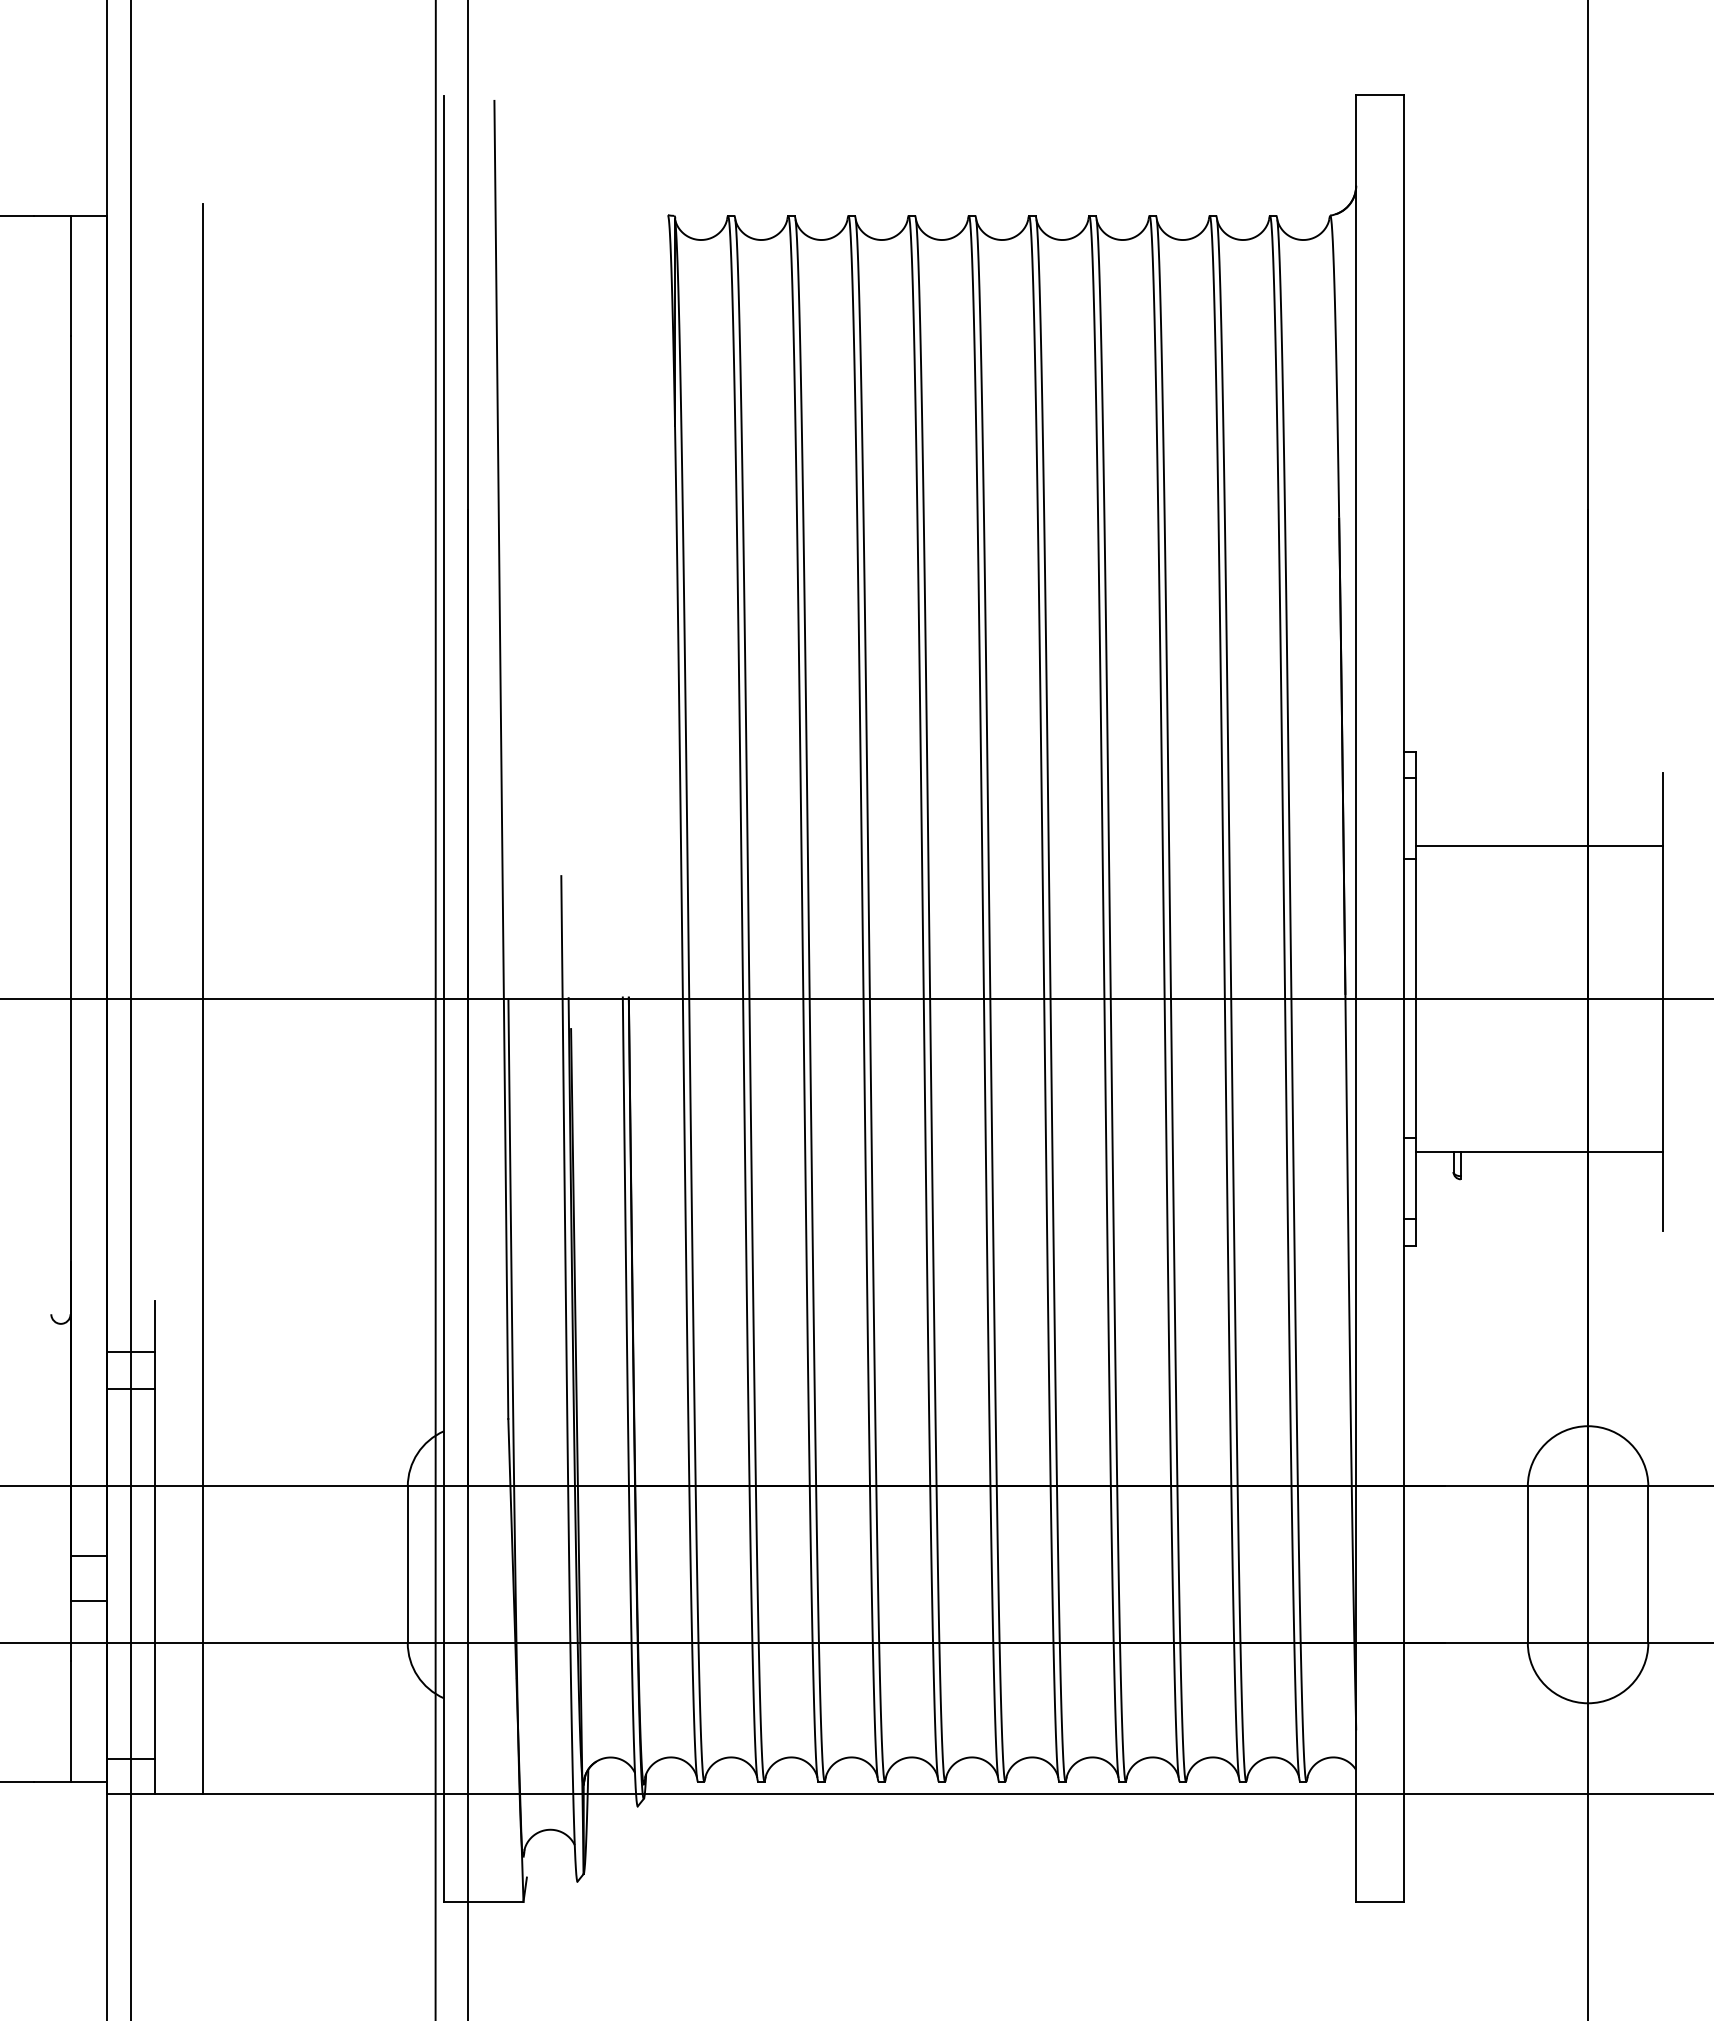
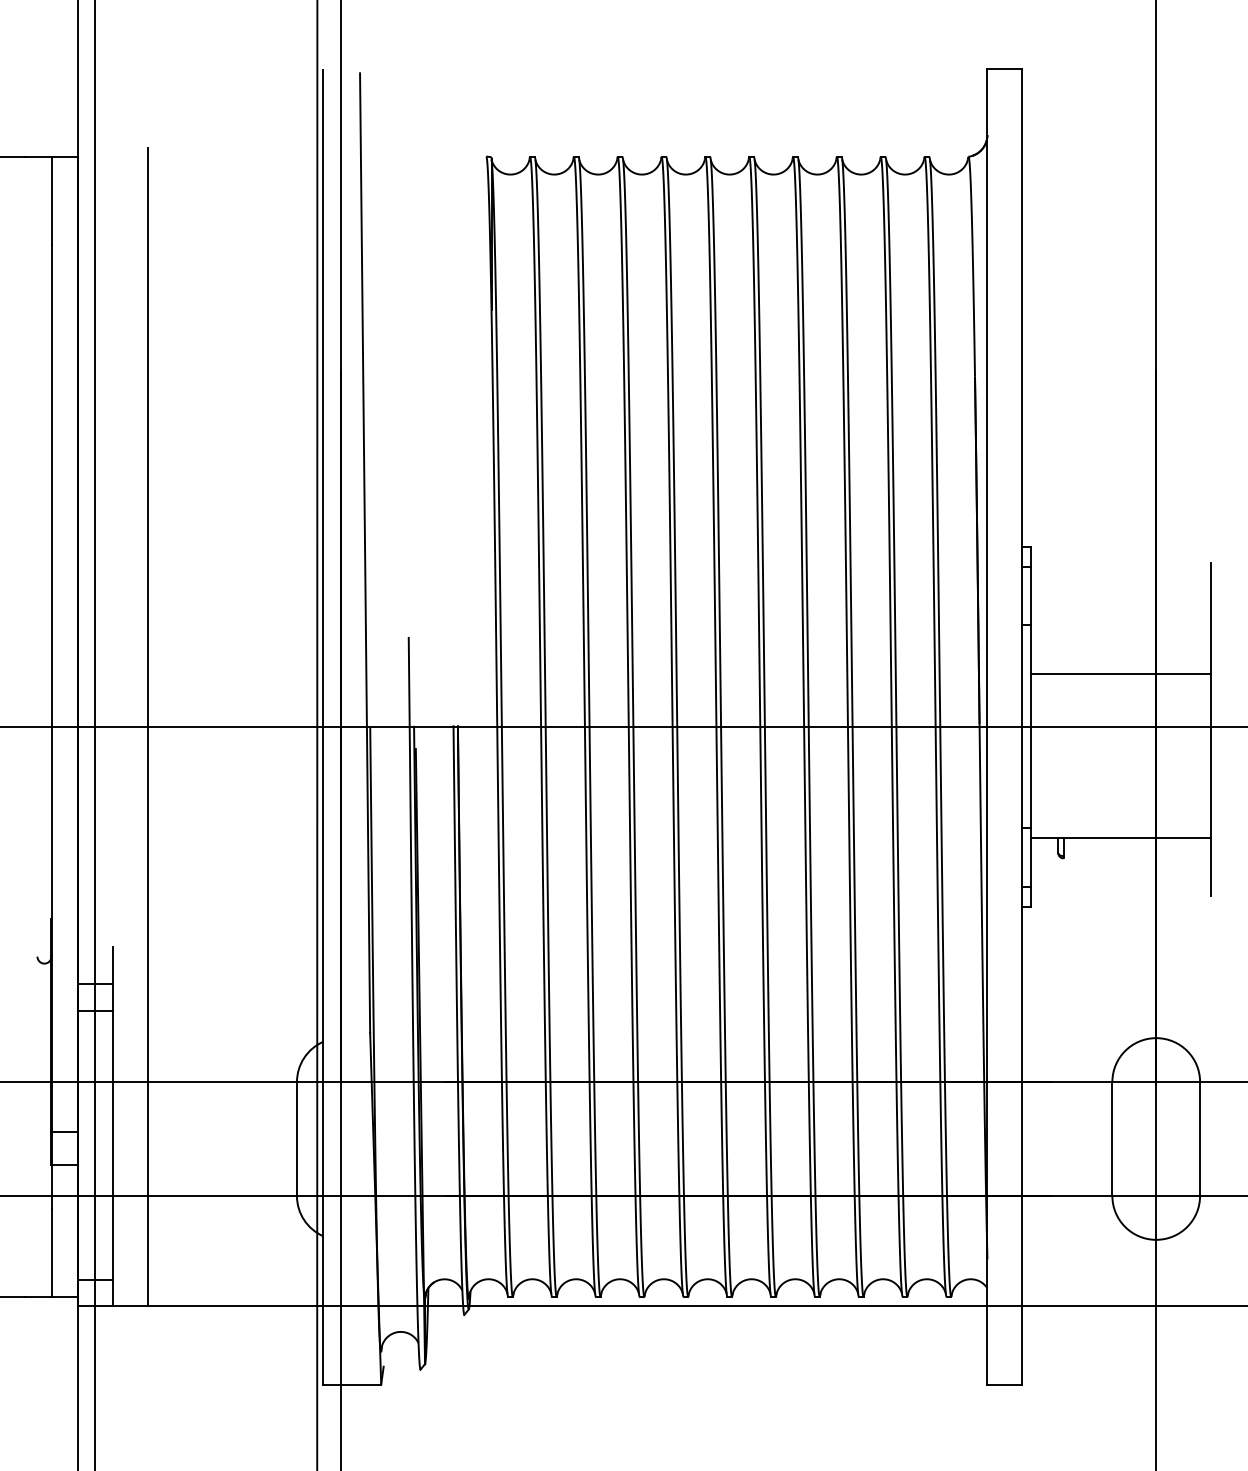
line: (1539, 845) -> (1120, 673), moved

